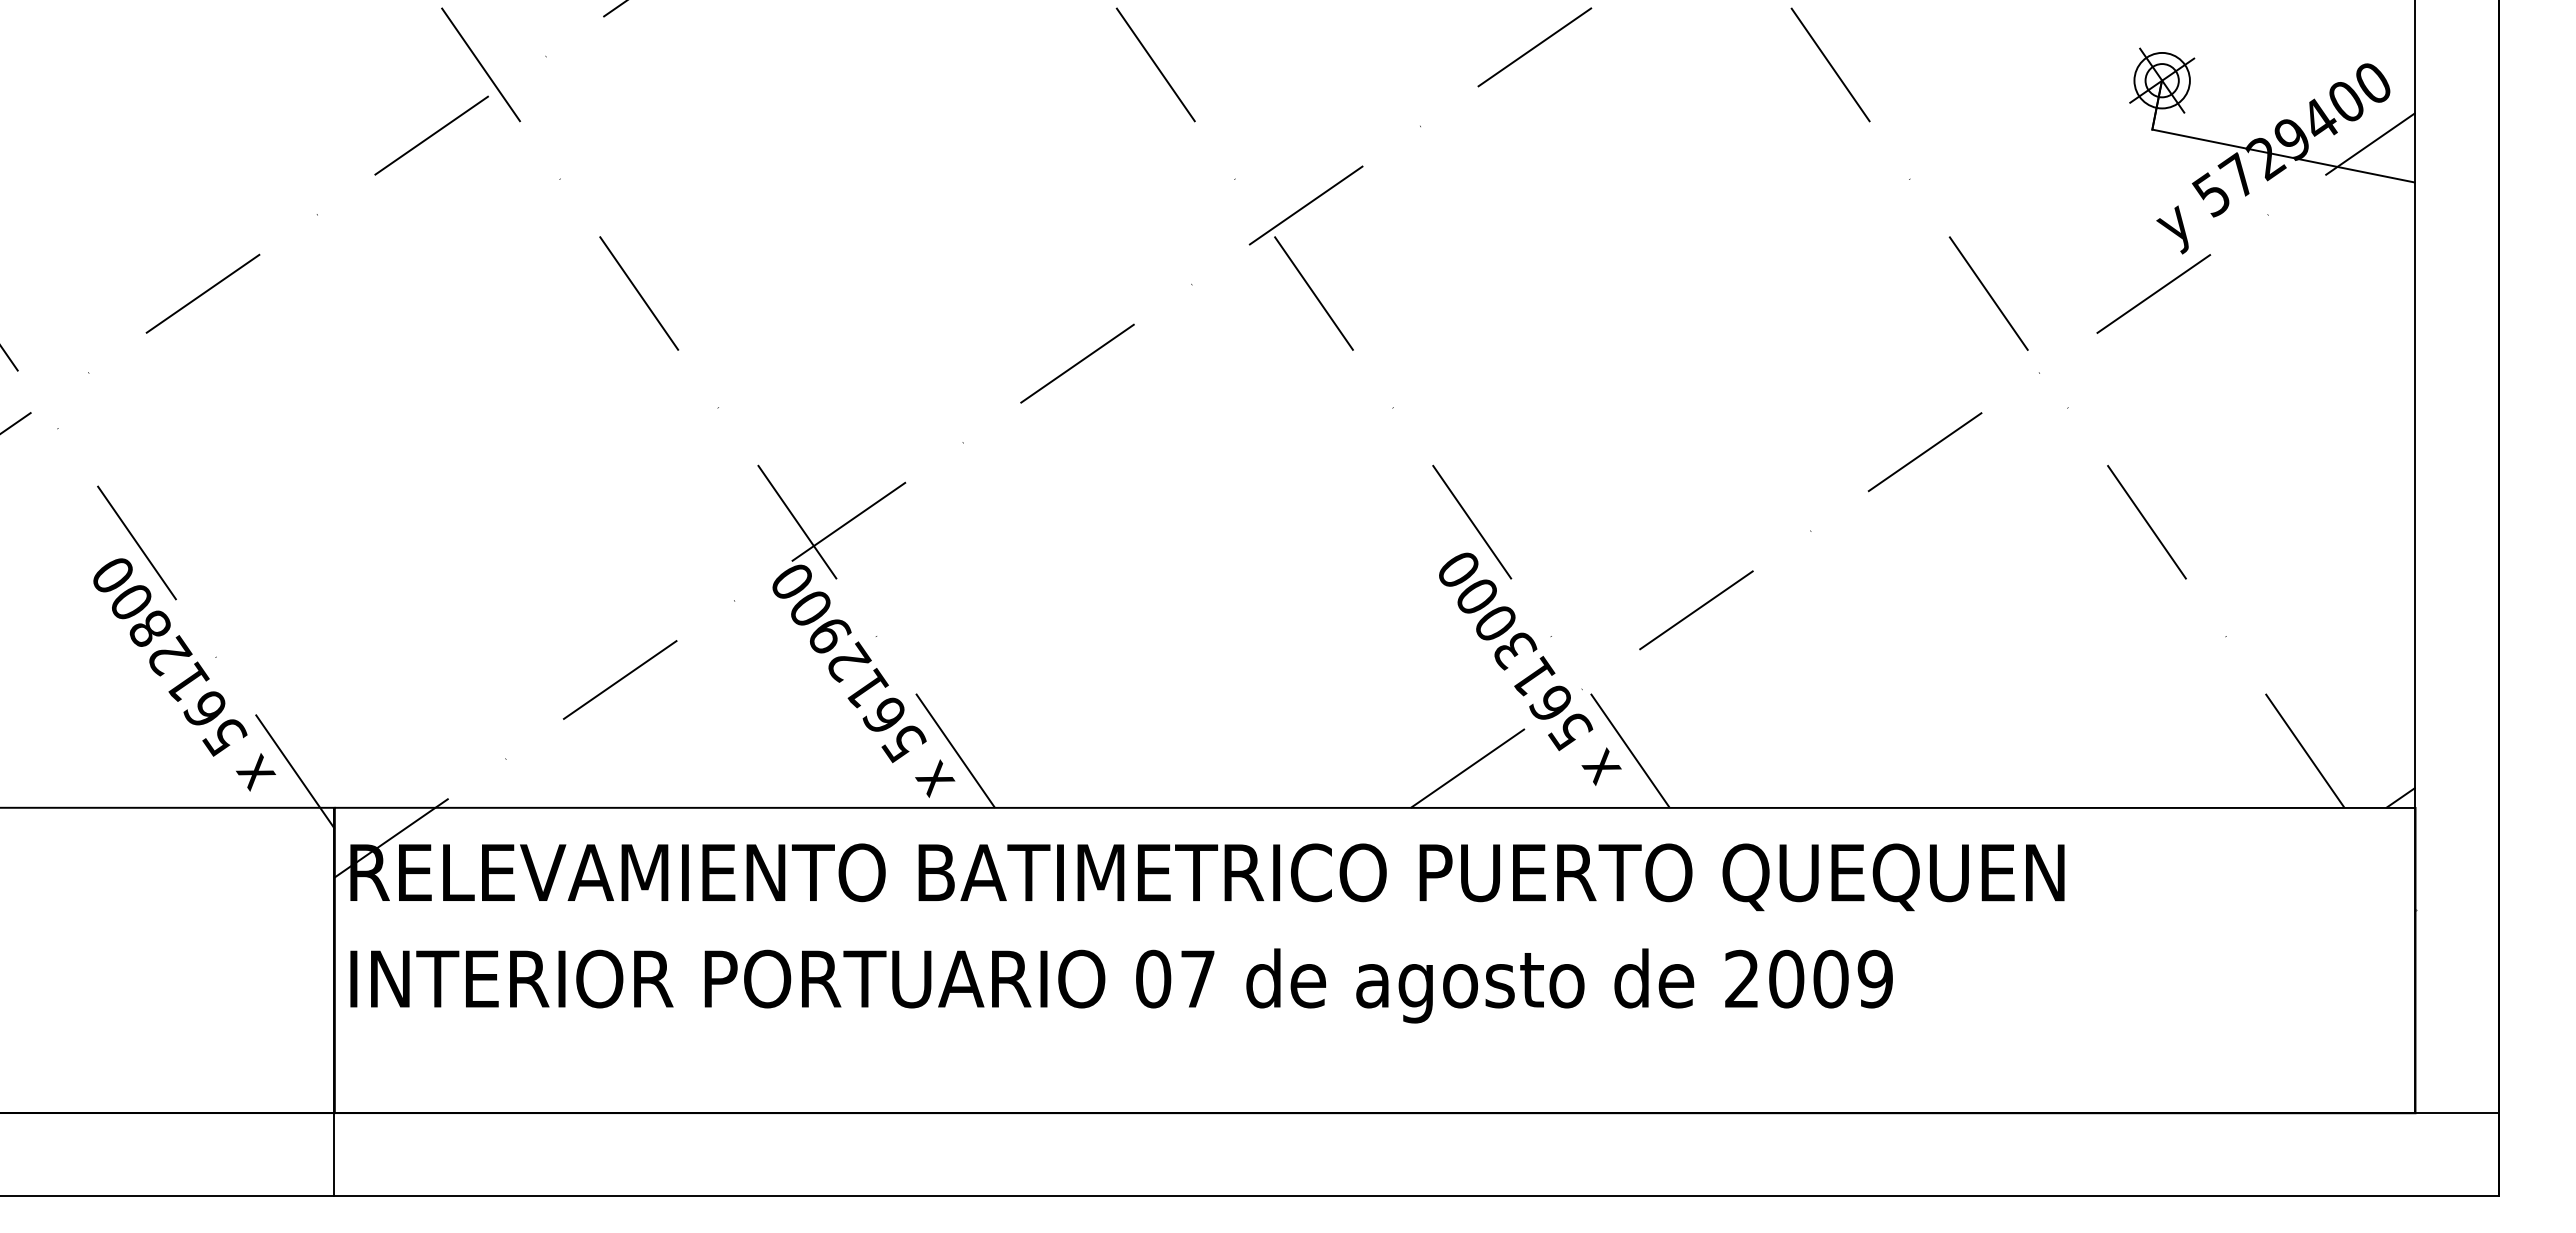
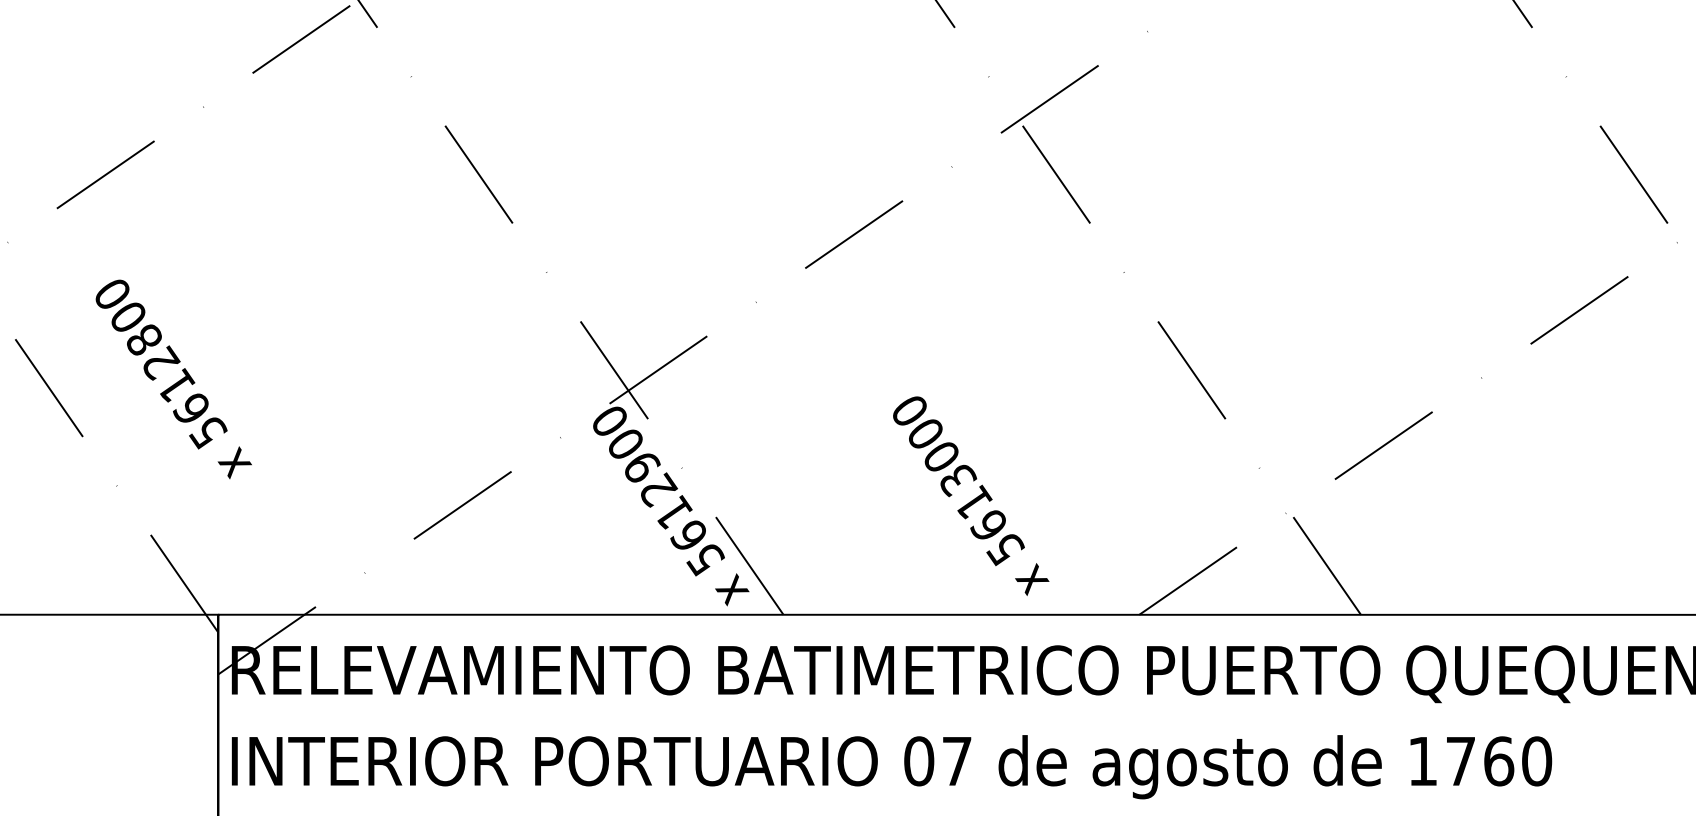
text: (1530, 668) -> (971, 495), moved
text: (184, 674) -> (173, 379), moved
text: (1809, 978) -> (1480, 760), 2009 -> 1760

